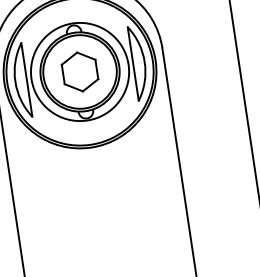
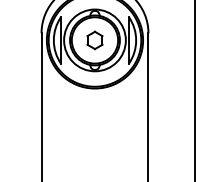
part: (79, 72) -> (94, 40), size x0.7

